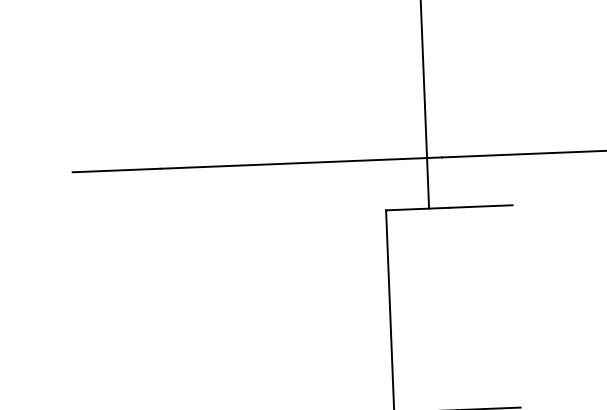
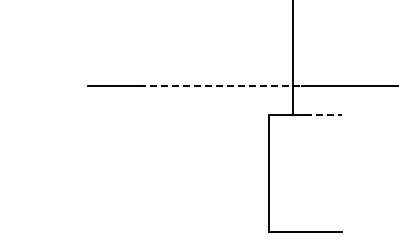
line: (302, 162) -> (221, 85), solid -> dashed
line: (480, 205) -> (323, 114), solid -> dashed

